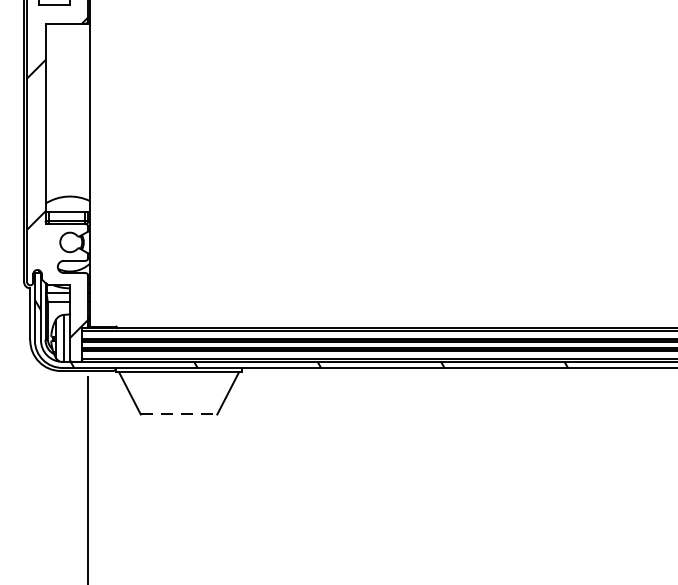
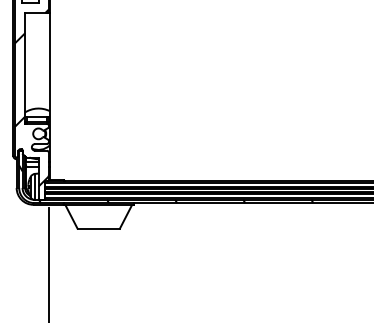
line: (180, 413) -> (99, 228), dashed -> solid

